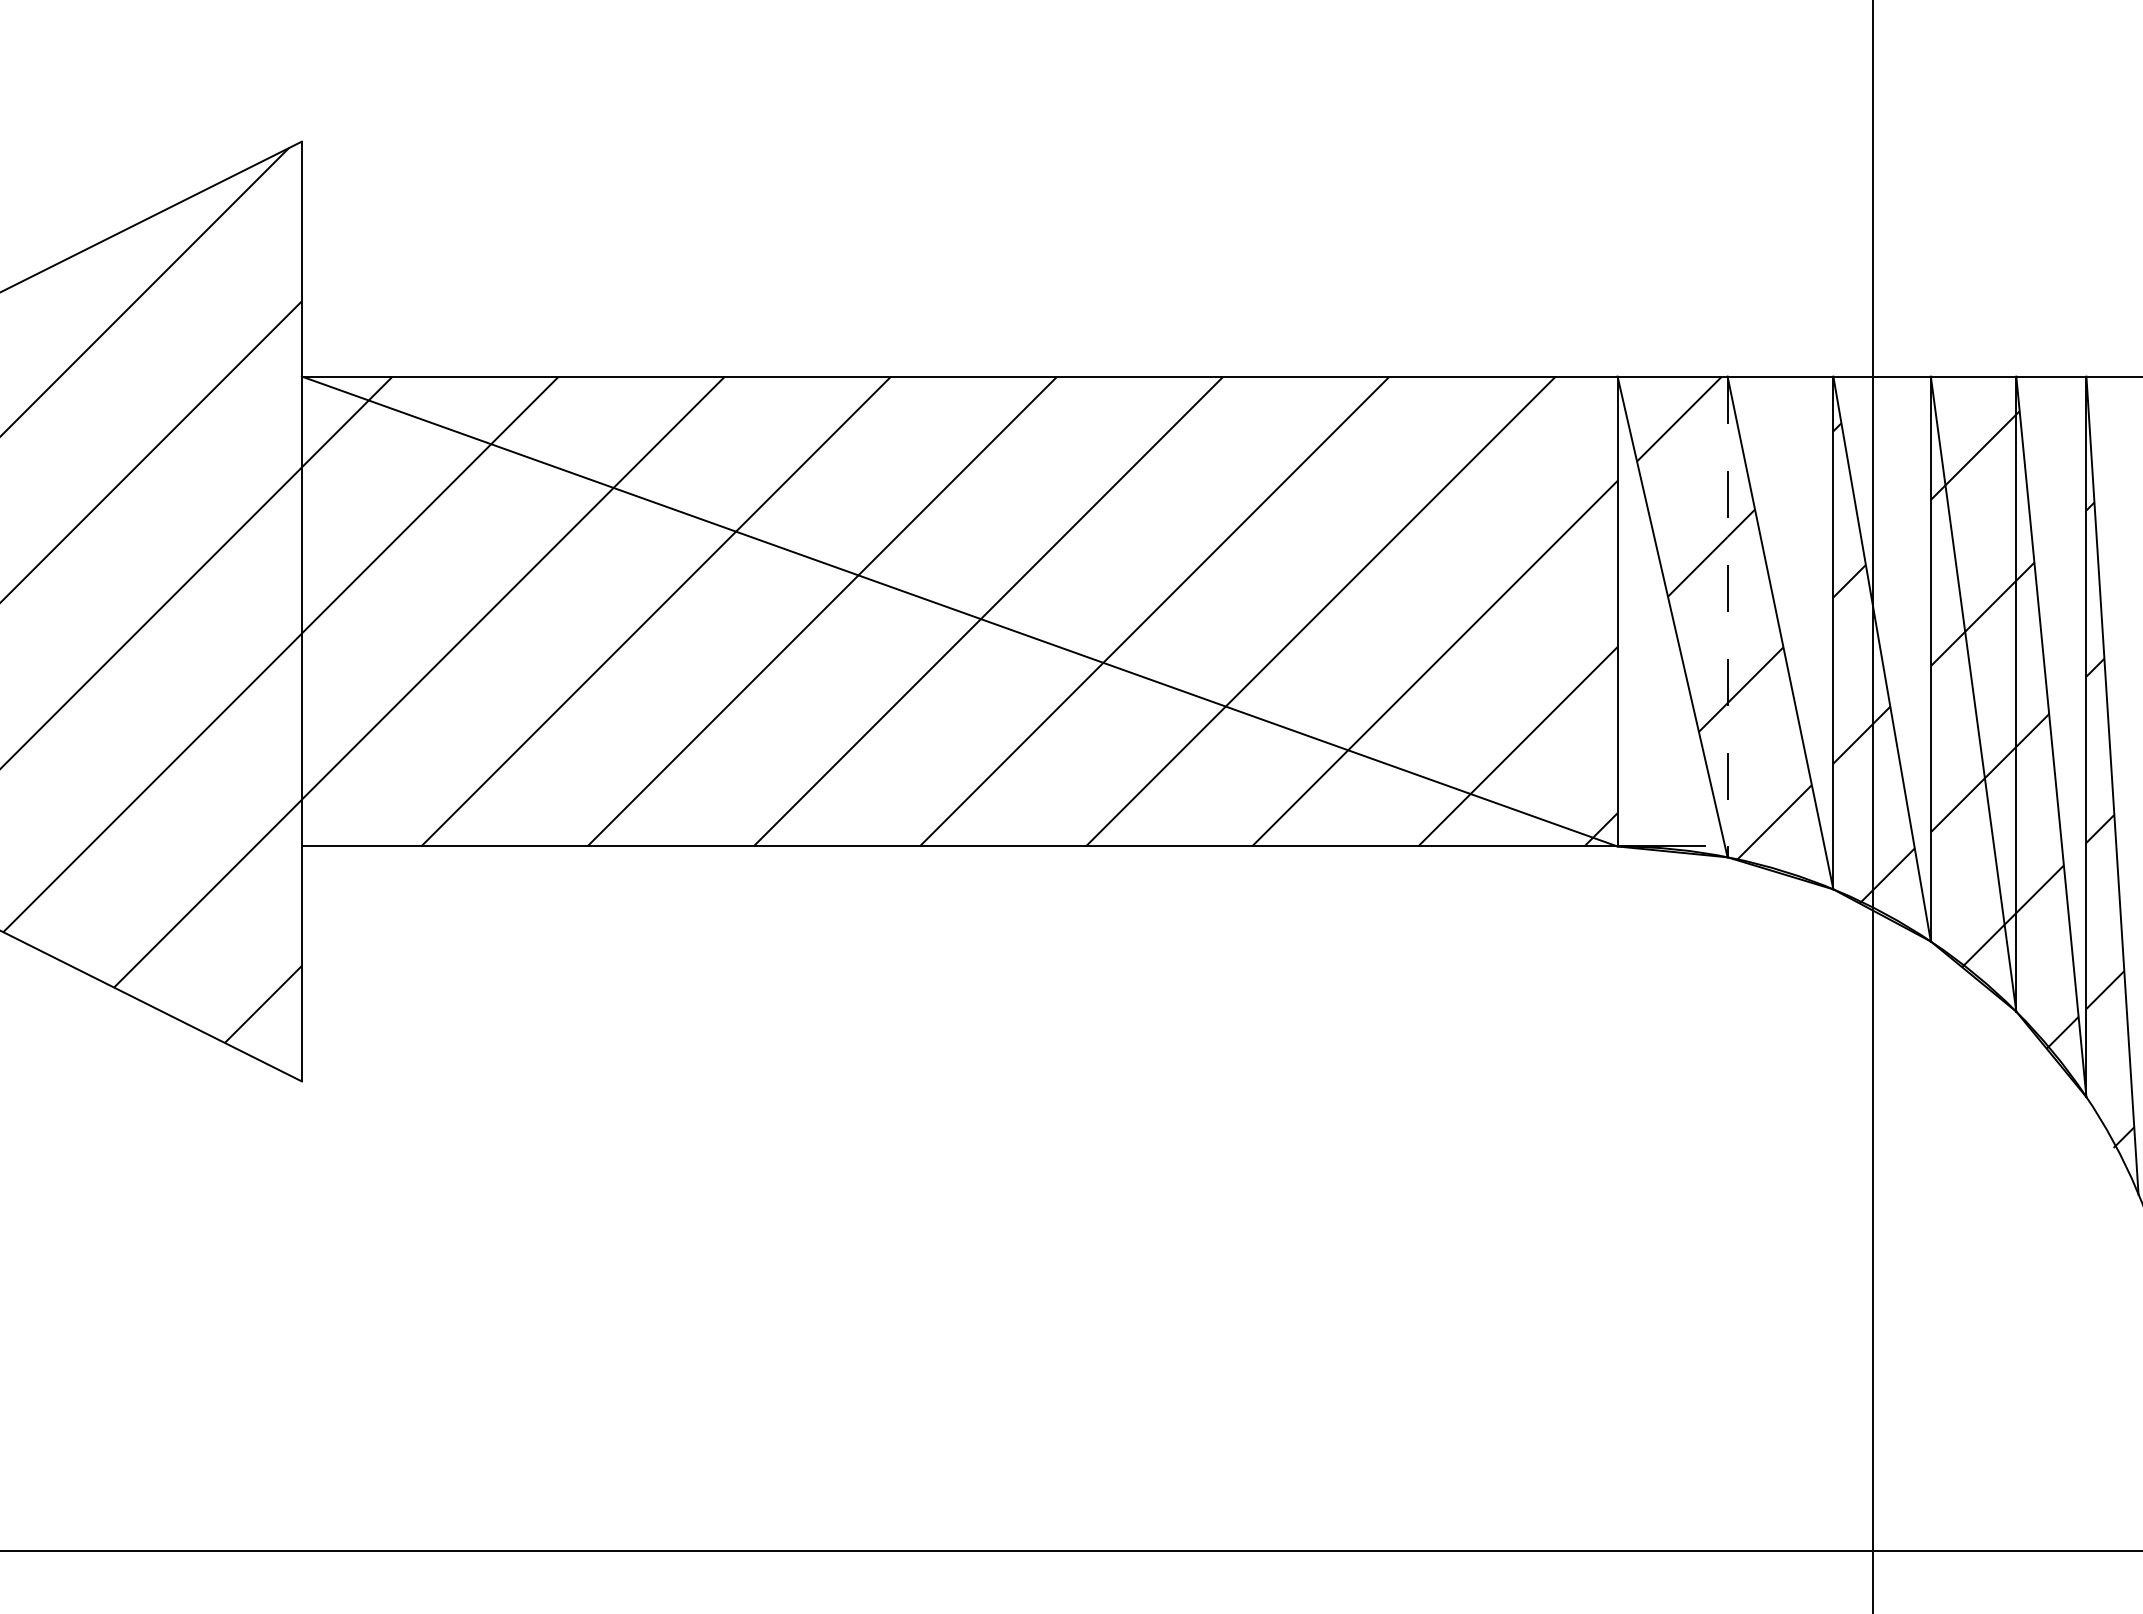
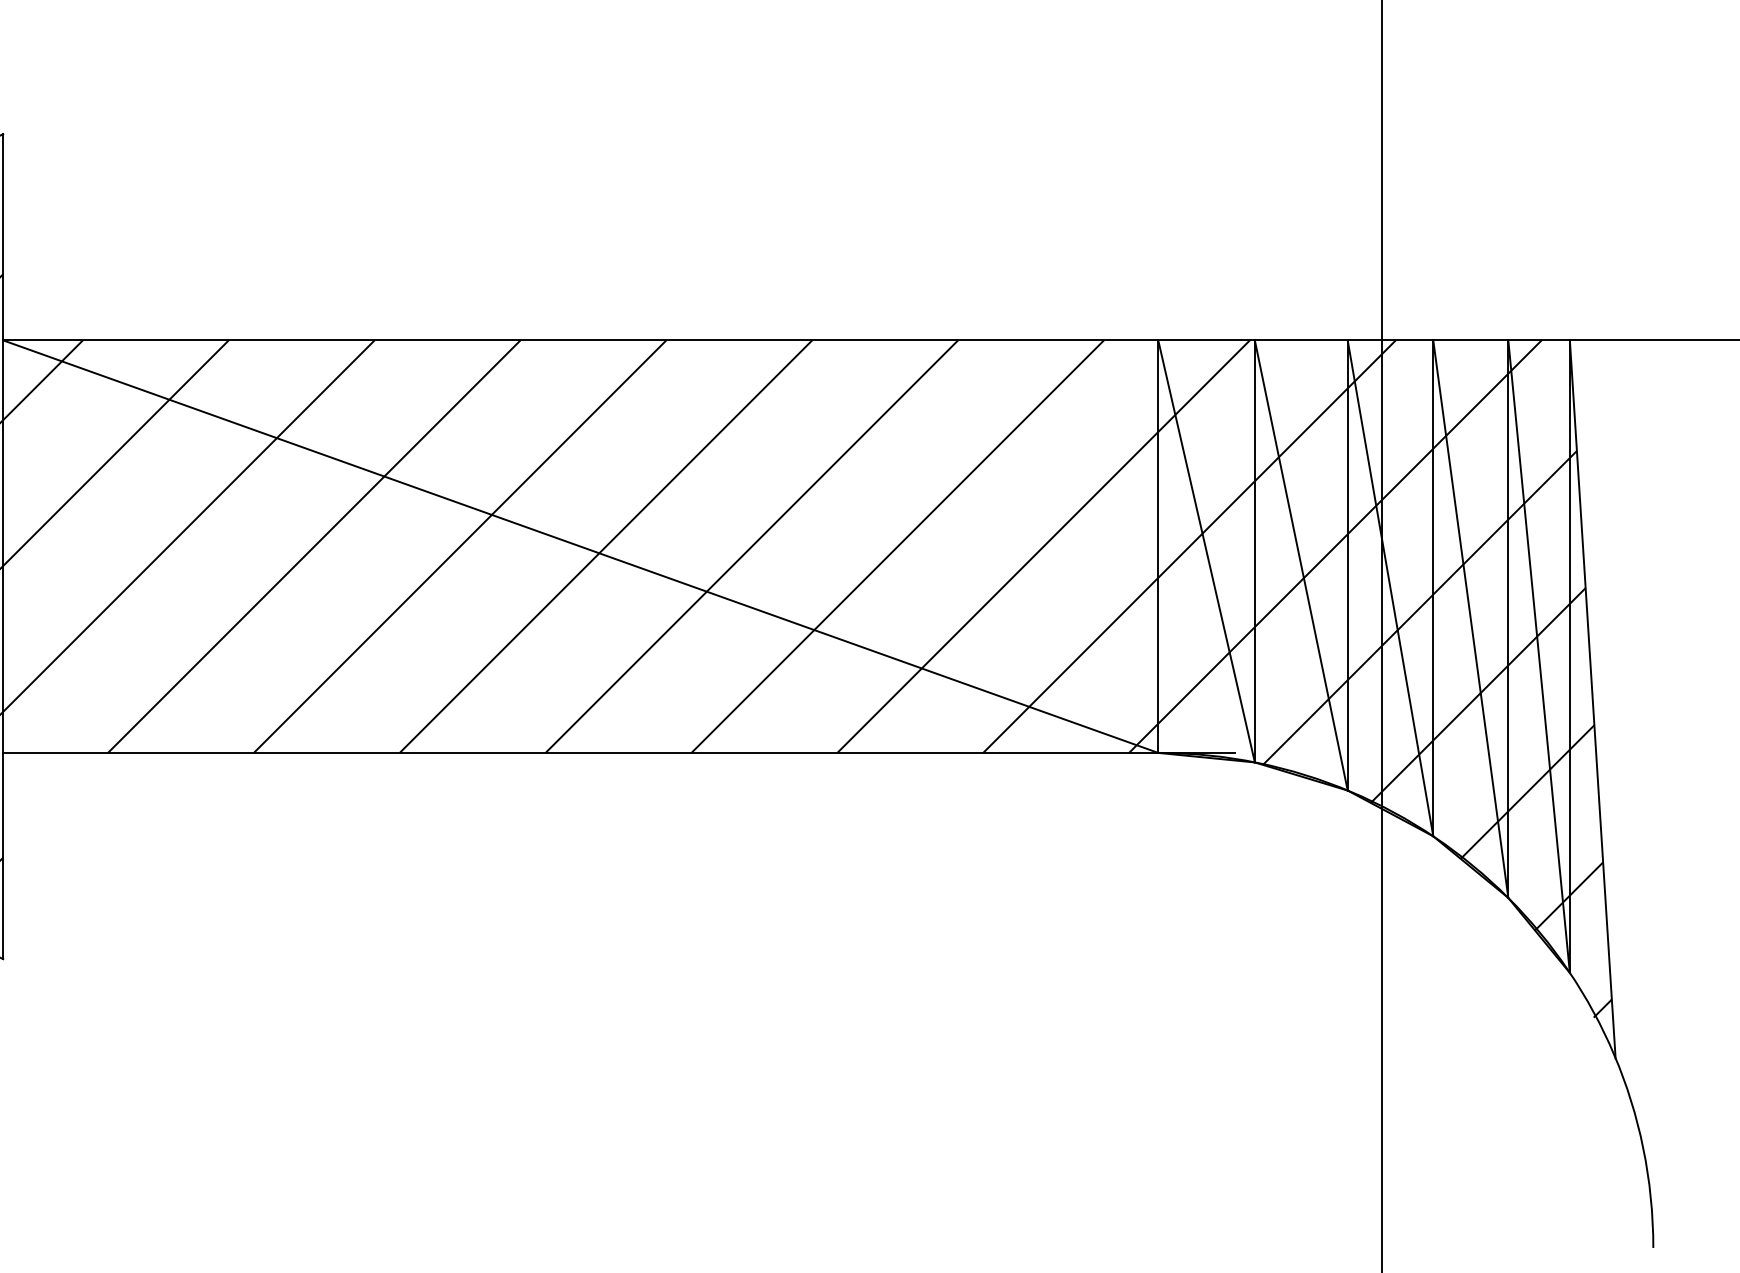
hatch: (1794, 608) -> (1313, 543), added
hatch: (1885, 612) -> (1393, 547), added
line: (1727, 617) -> (1254, 551), dashed -> solid
hatch: (1657, 637) -> (1193, 569), added
hatch: (2052, 696) -> (1540, 621), added

